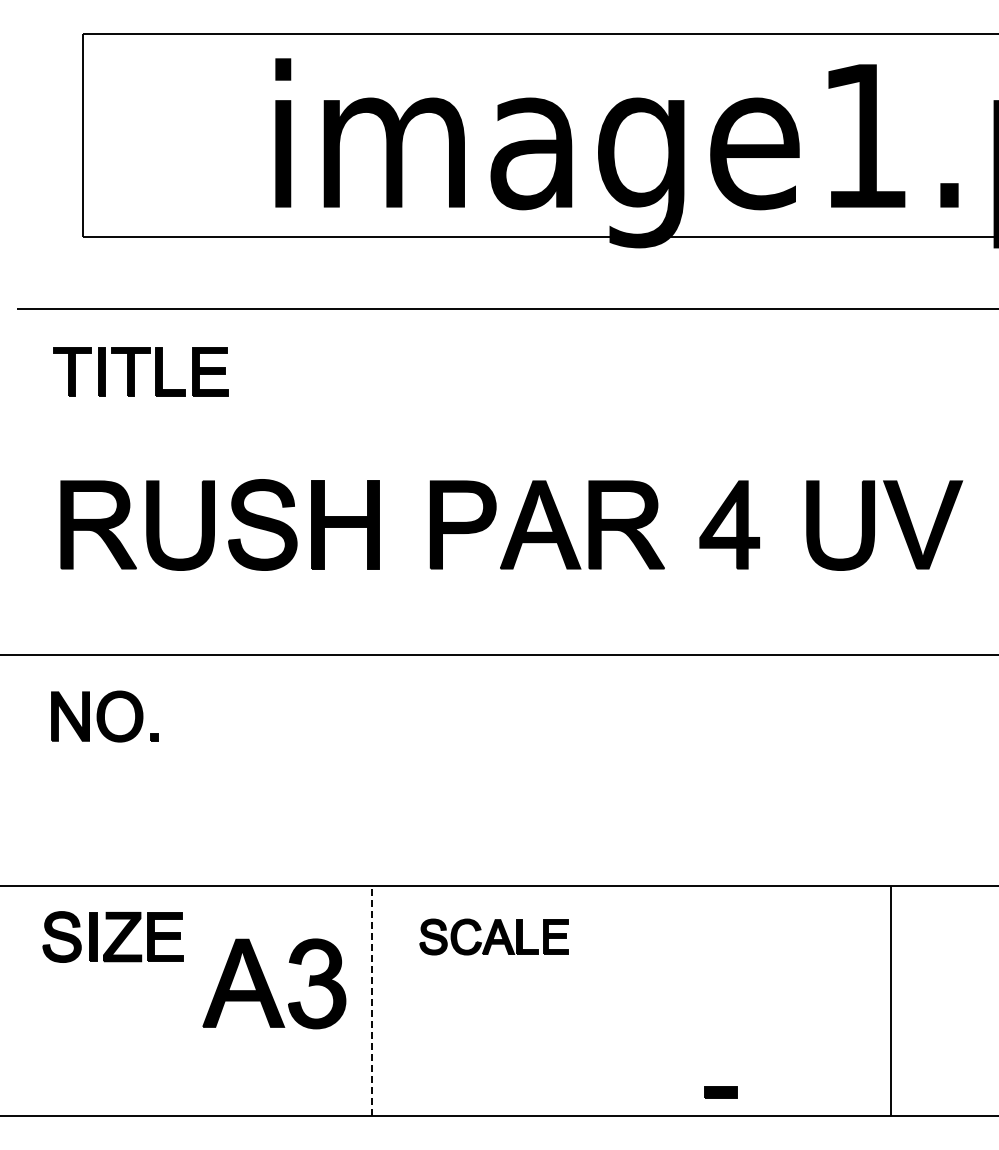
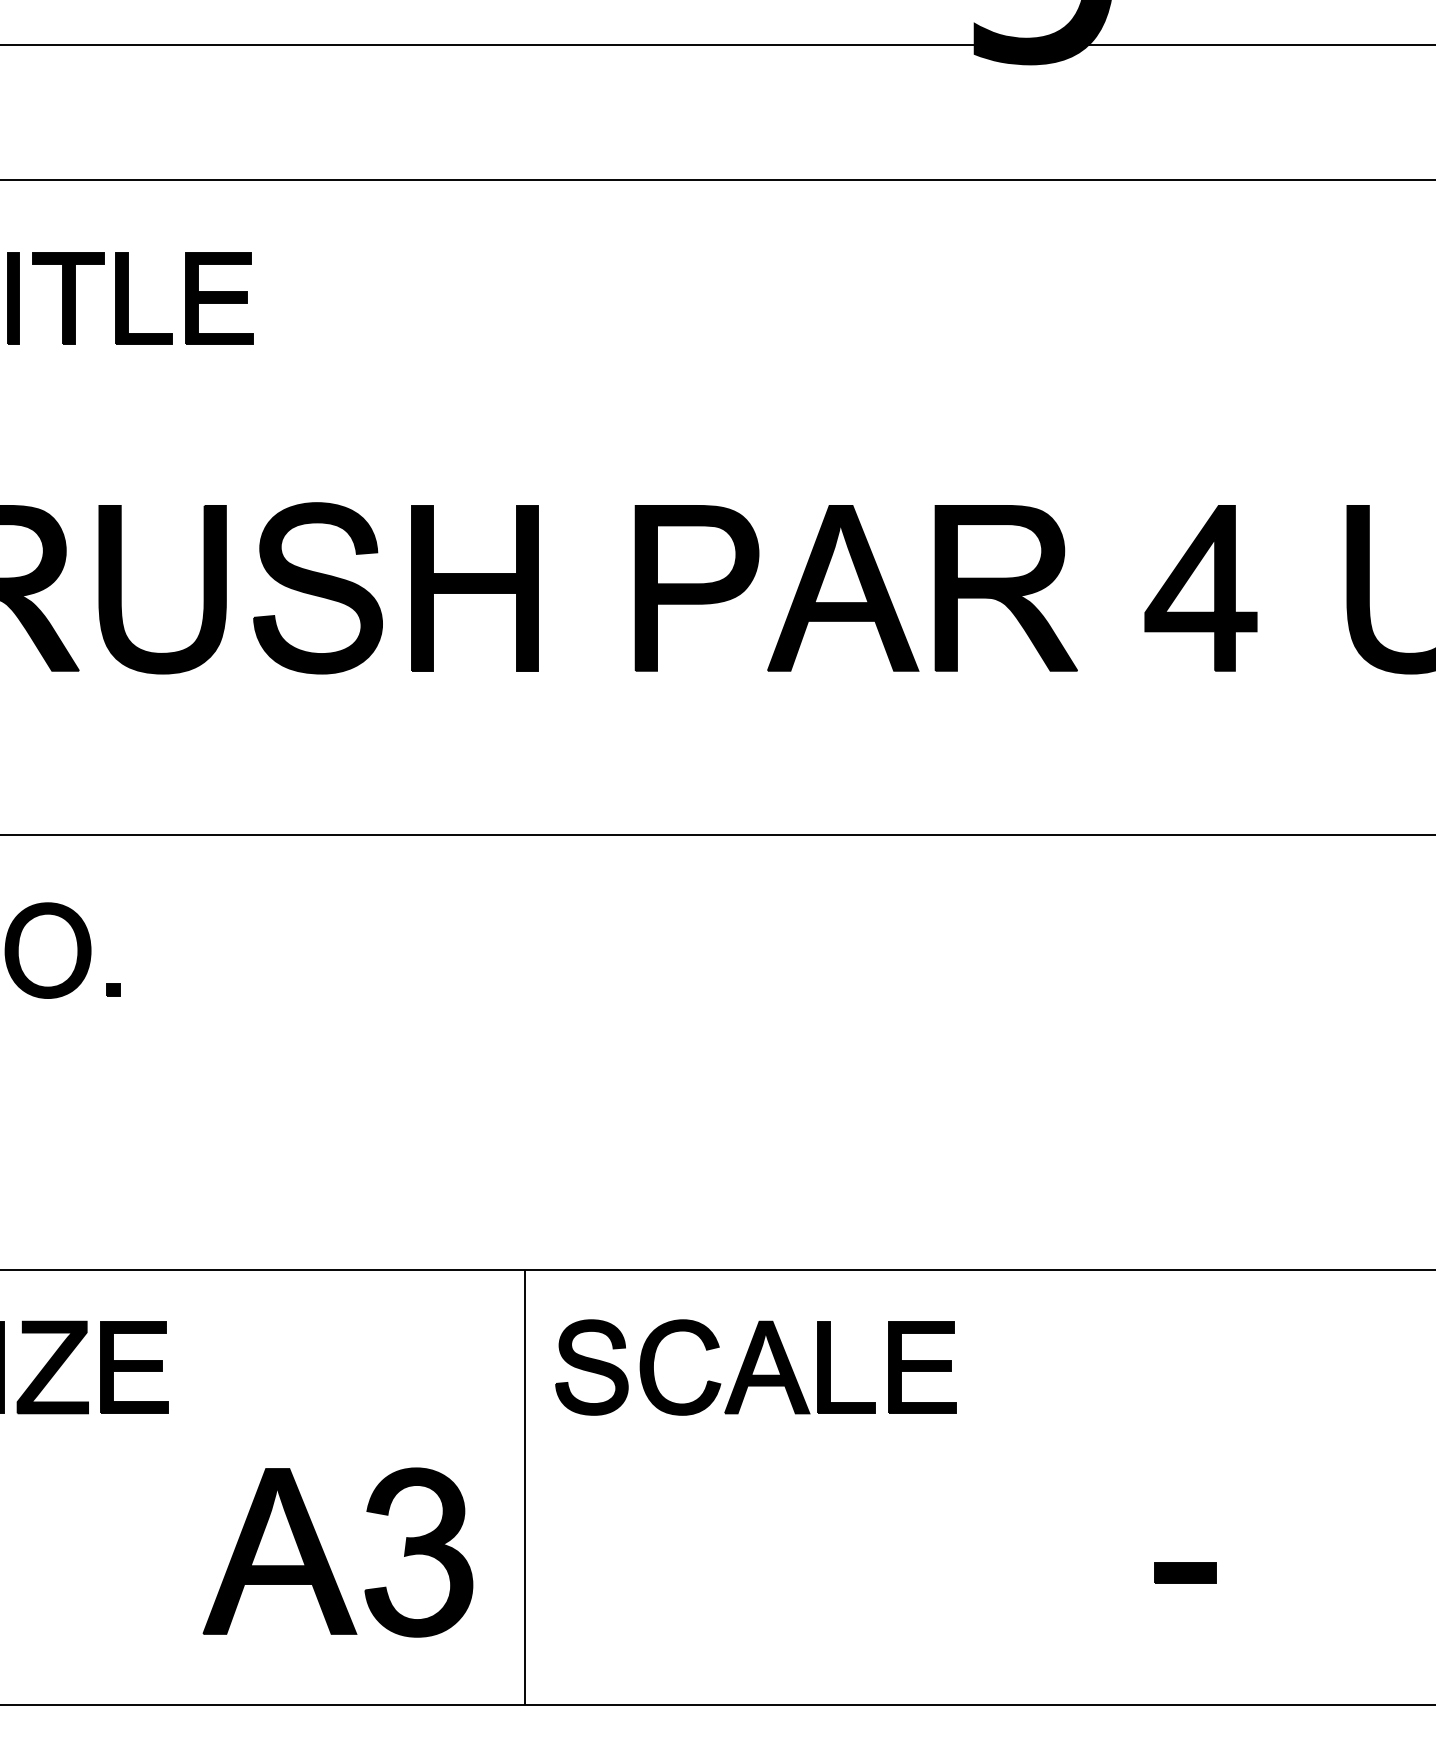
part: (493, 936) -> (754, 1366), size x1.43
part: (268, 985) -> (326, 1555), moved
line: (372, 1000) -> (525, 1487), dashed -> solid
part: (720, 1092) -> (1183, 1572), moved

